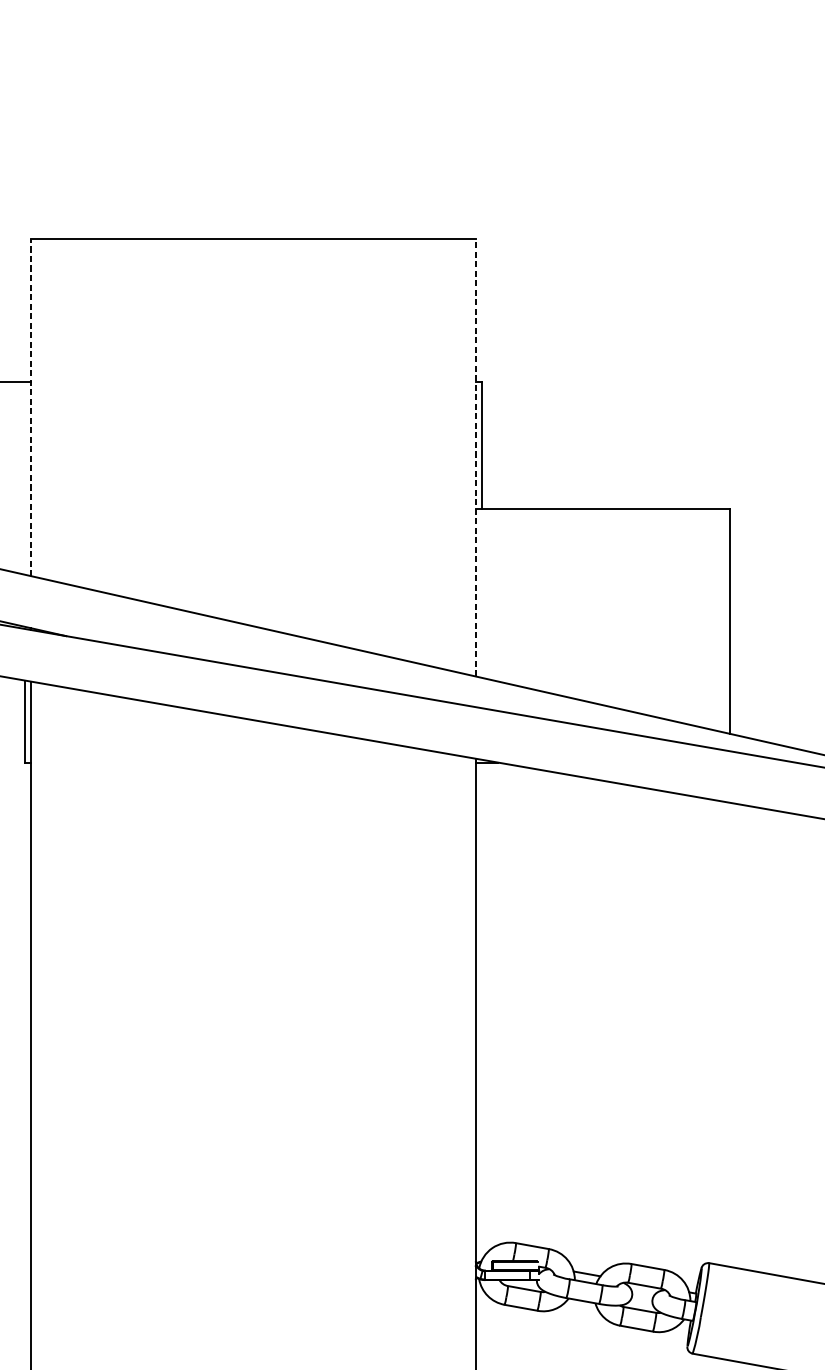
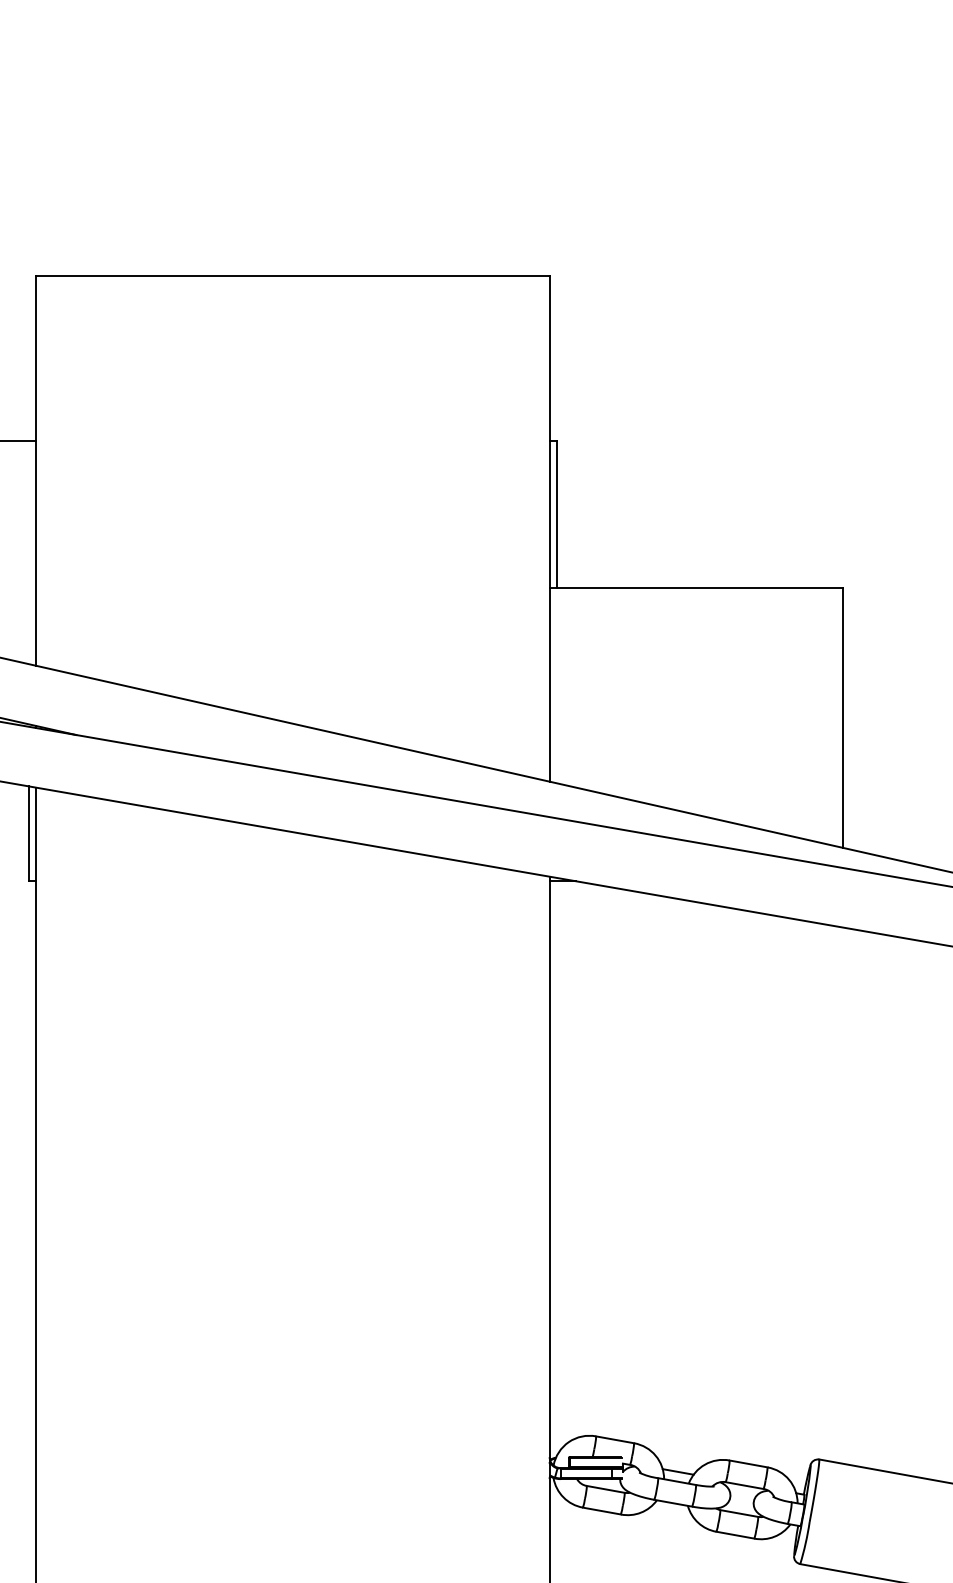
line: (31, 407) -> (36, 470), dashed -> solid
line: (475, 457) -> (549, 528), dashed -> solid

